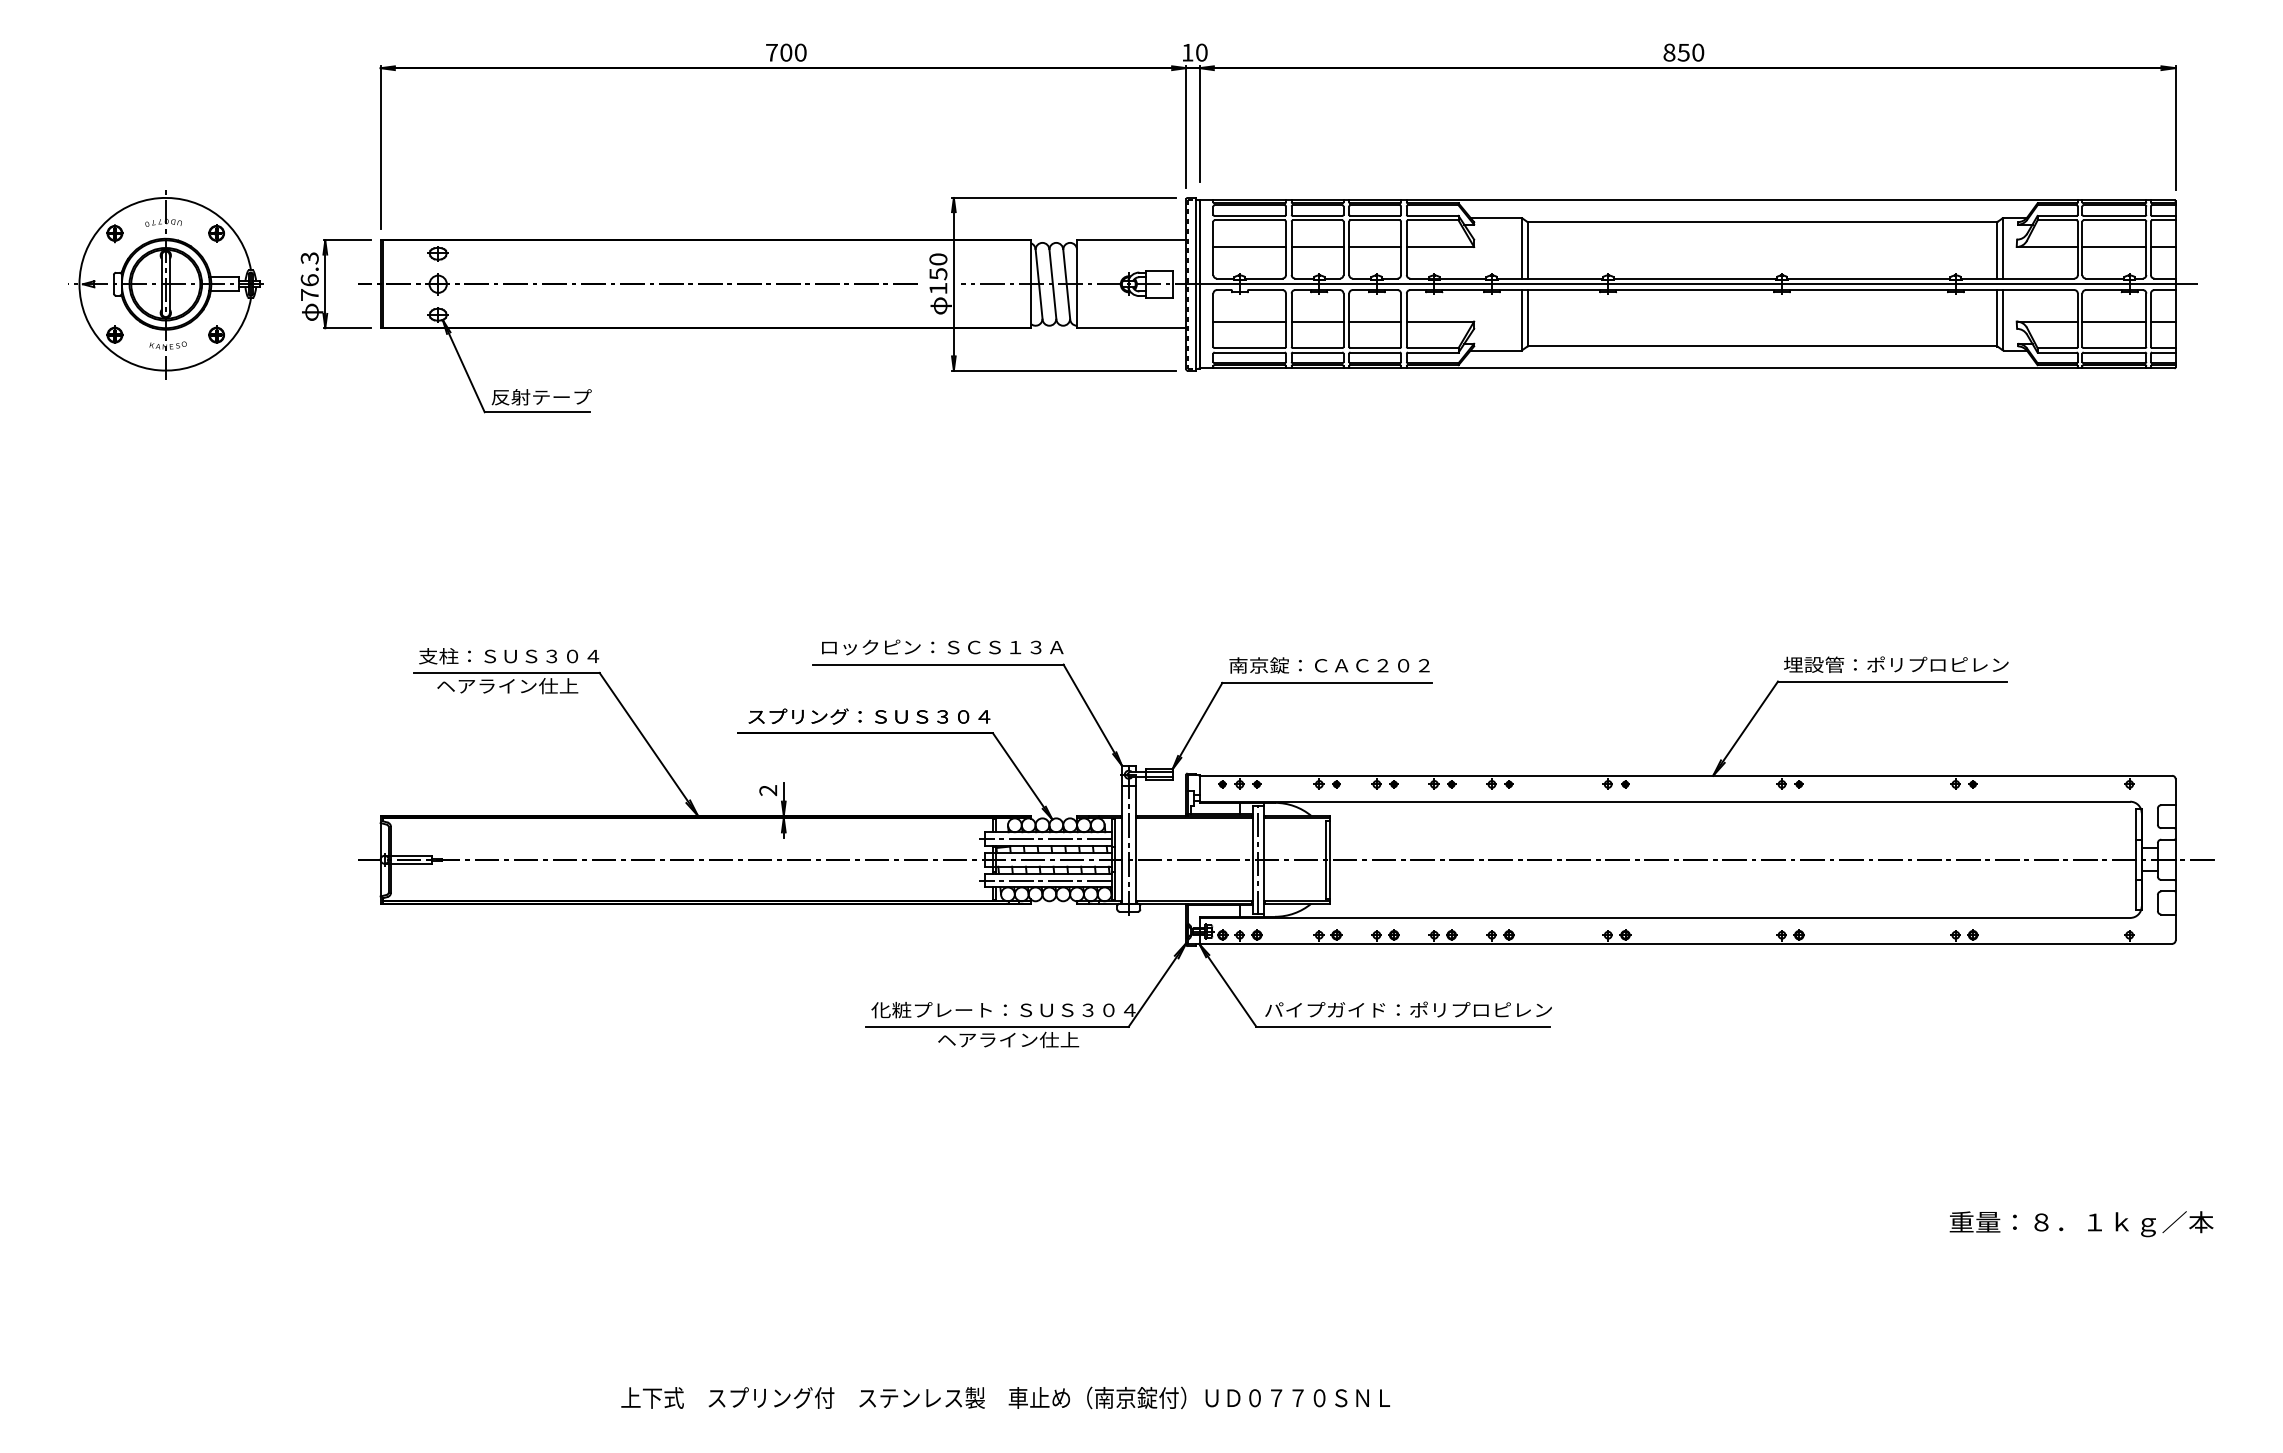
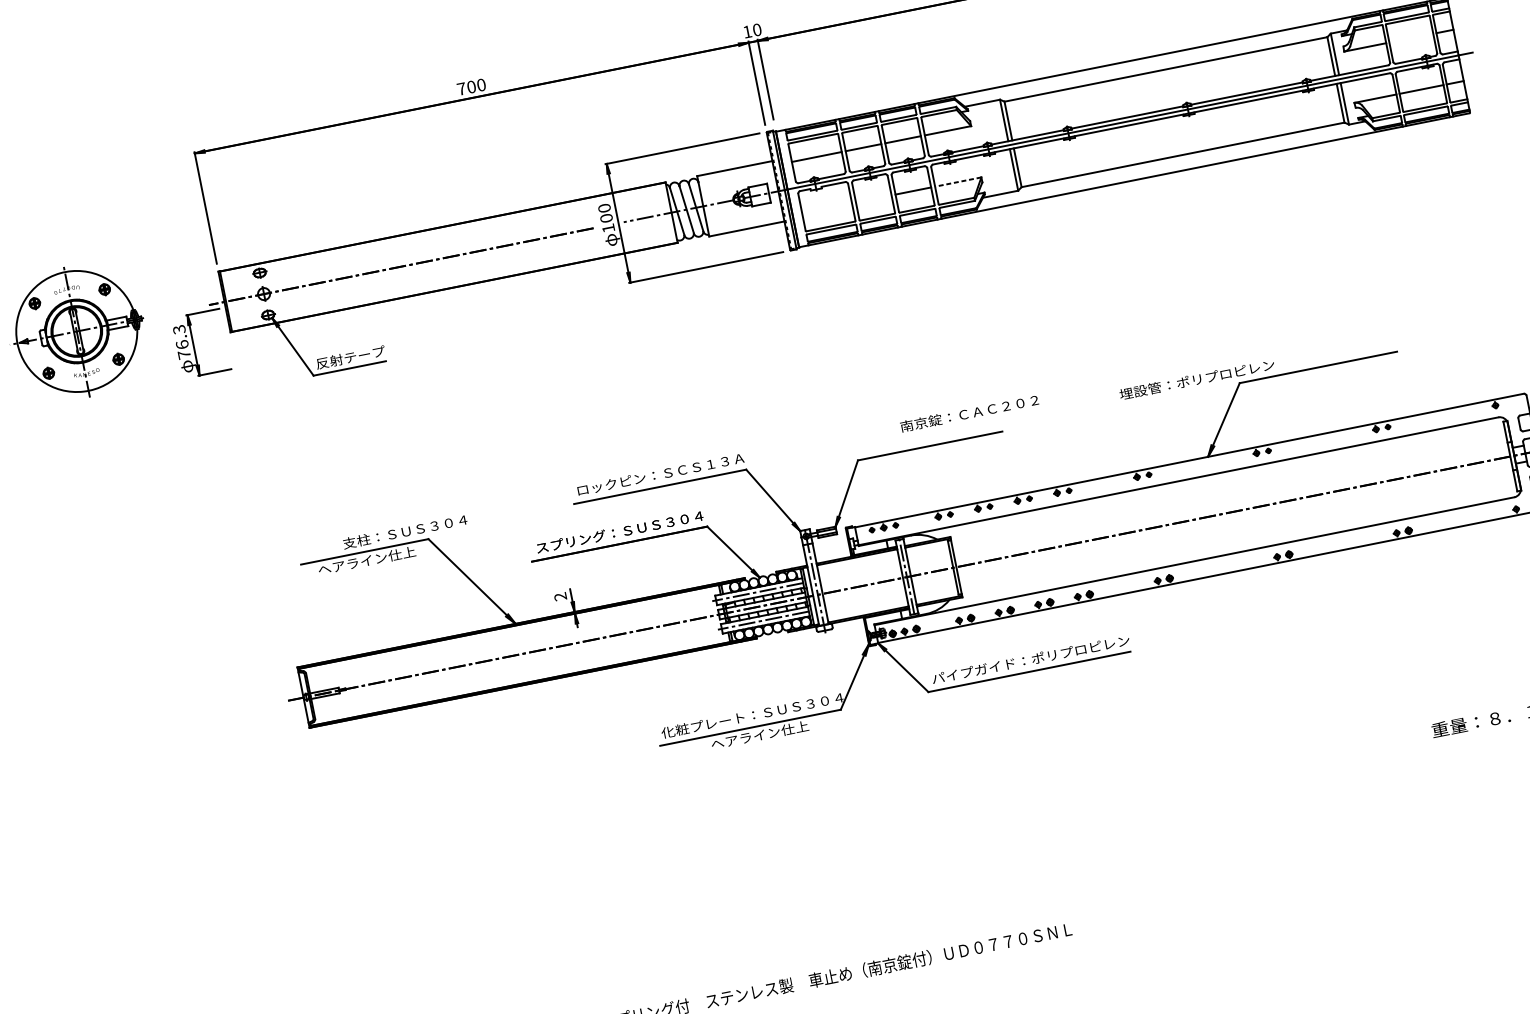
line: (2114, 247) -> (1411, 38), removed
text: (938, 274) -> (606, 218), 150 -> 100
part: (325, 284) -> (193, 345), moved
line: (1249, 321) -> (826, 208), removed
line: (1317, 321) -> (873, 198), removed
line: (1440, 321) -> (958, 181), solid -> dashed
text: (509, 656) -> (405, 531), moved
text: (1896, 664) -> (1197, 379), moved
text: (1329, 665) -> (969, 413), moved

